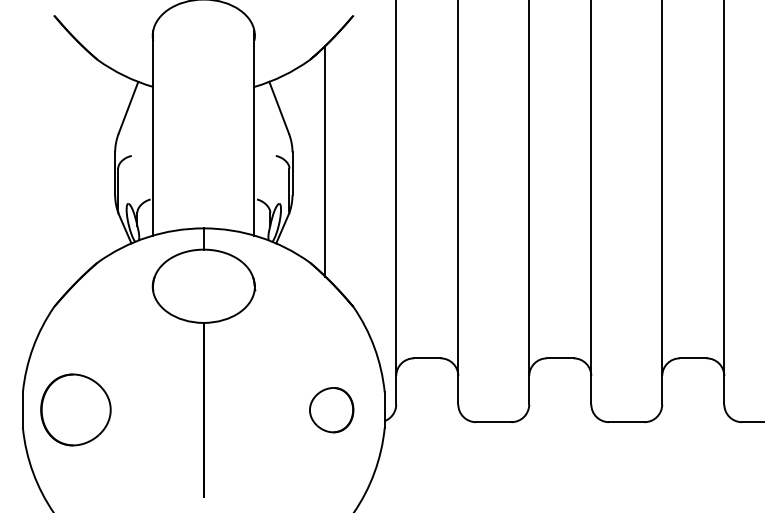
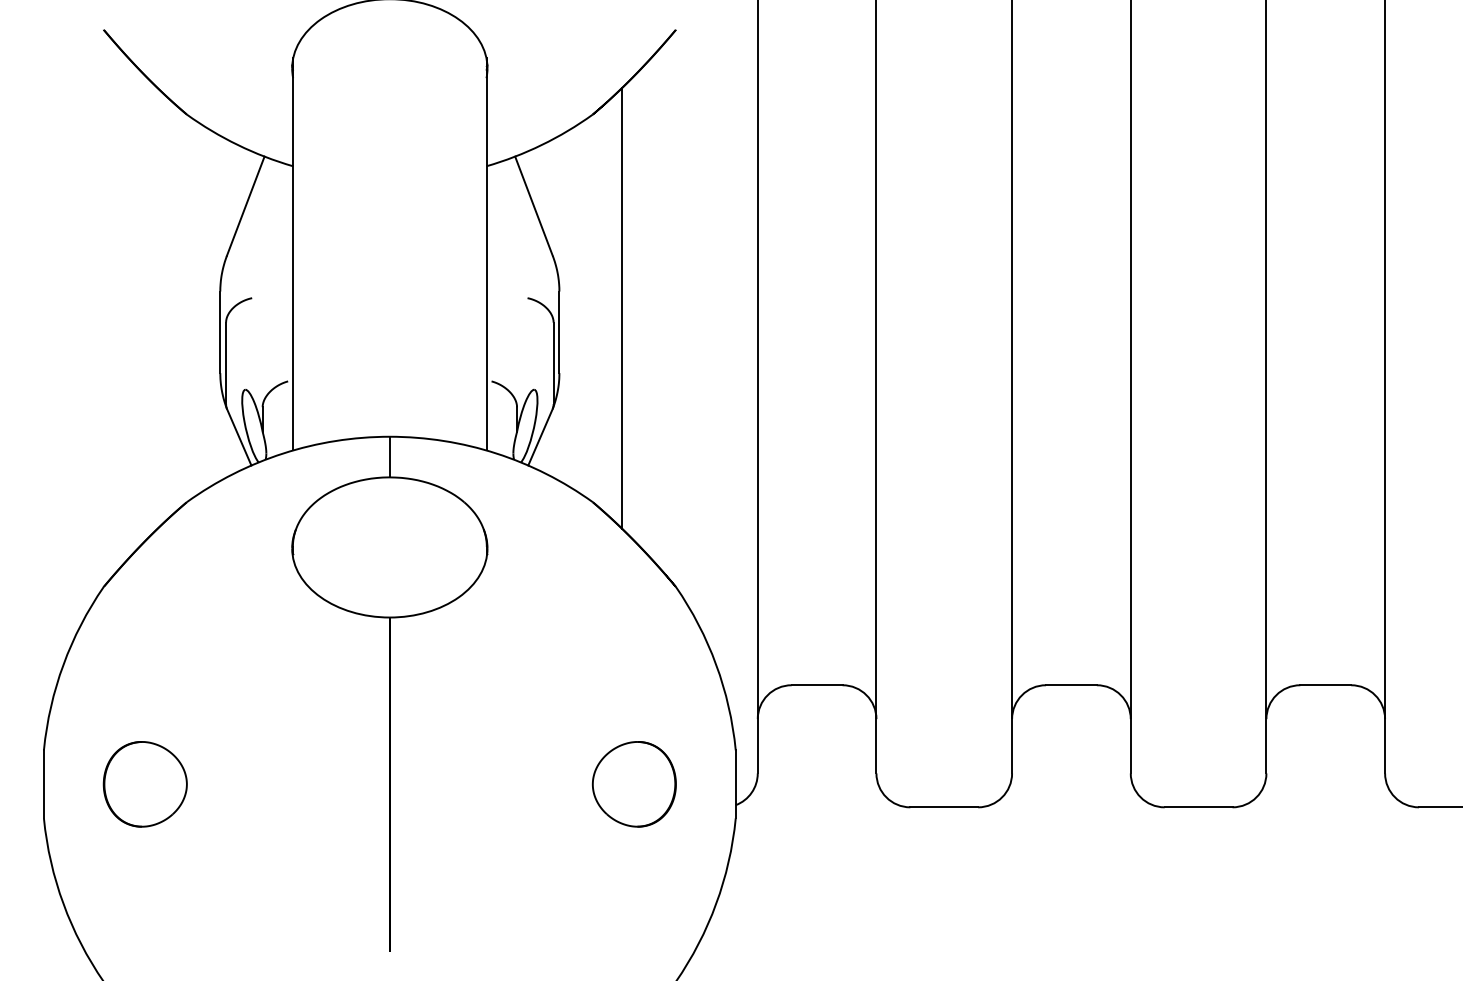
part: (75, 410) -> (144, 784), size x0.62

